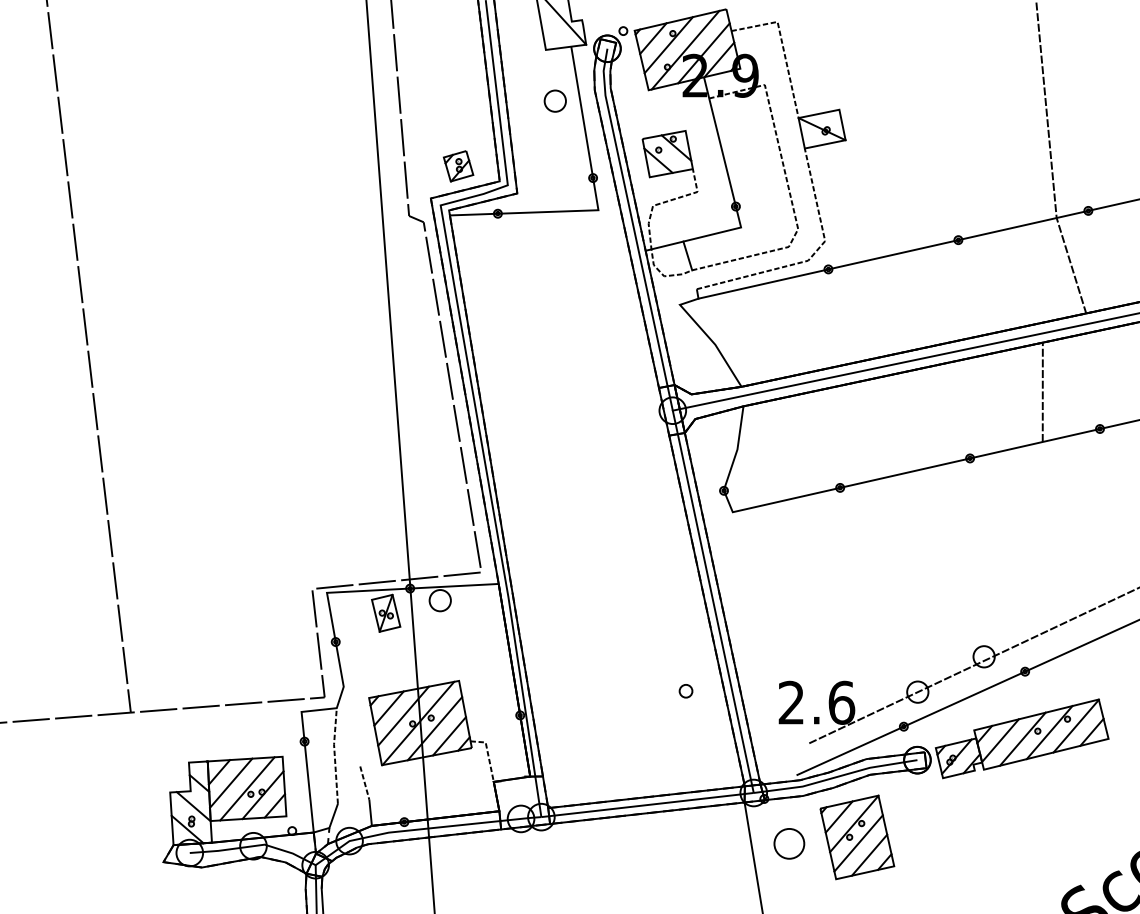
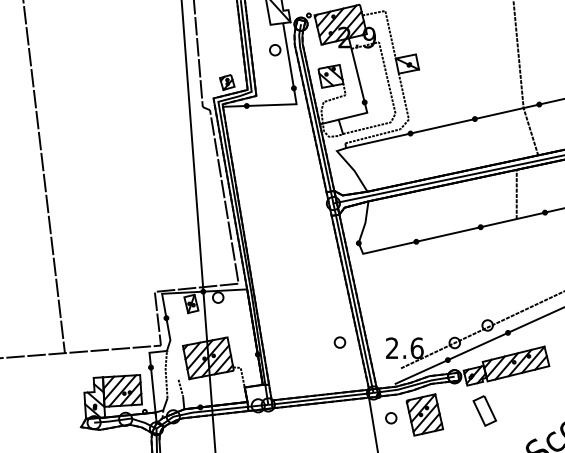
part: (685, 691) -> (339, 342), size x1.67
part: (977, 828) -> (484, 410), added
part: (790, 844) -> (391, 418), size x0.71

